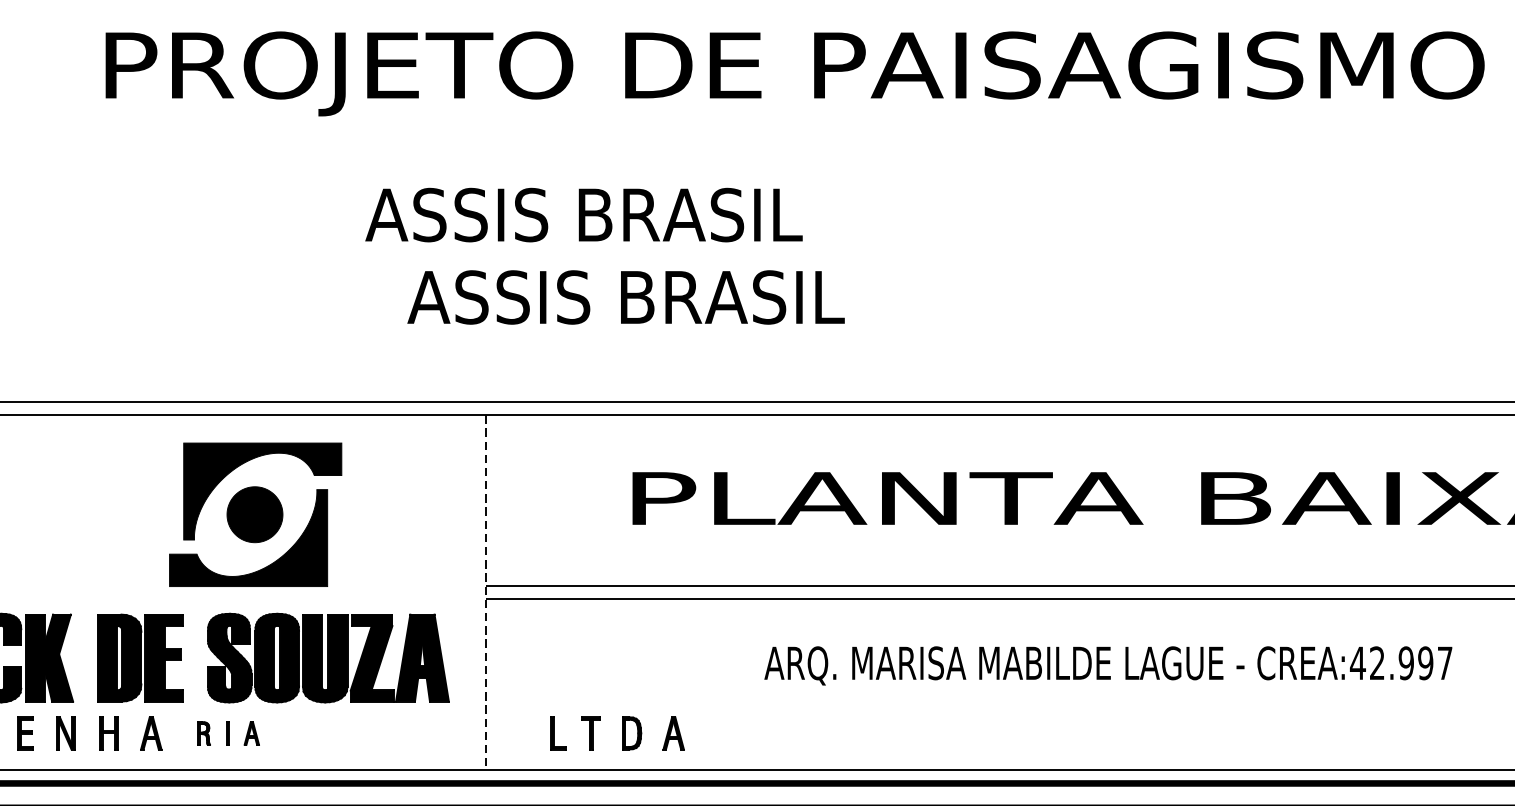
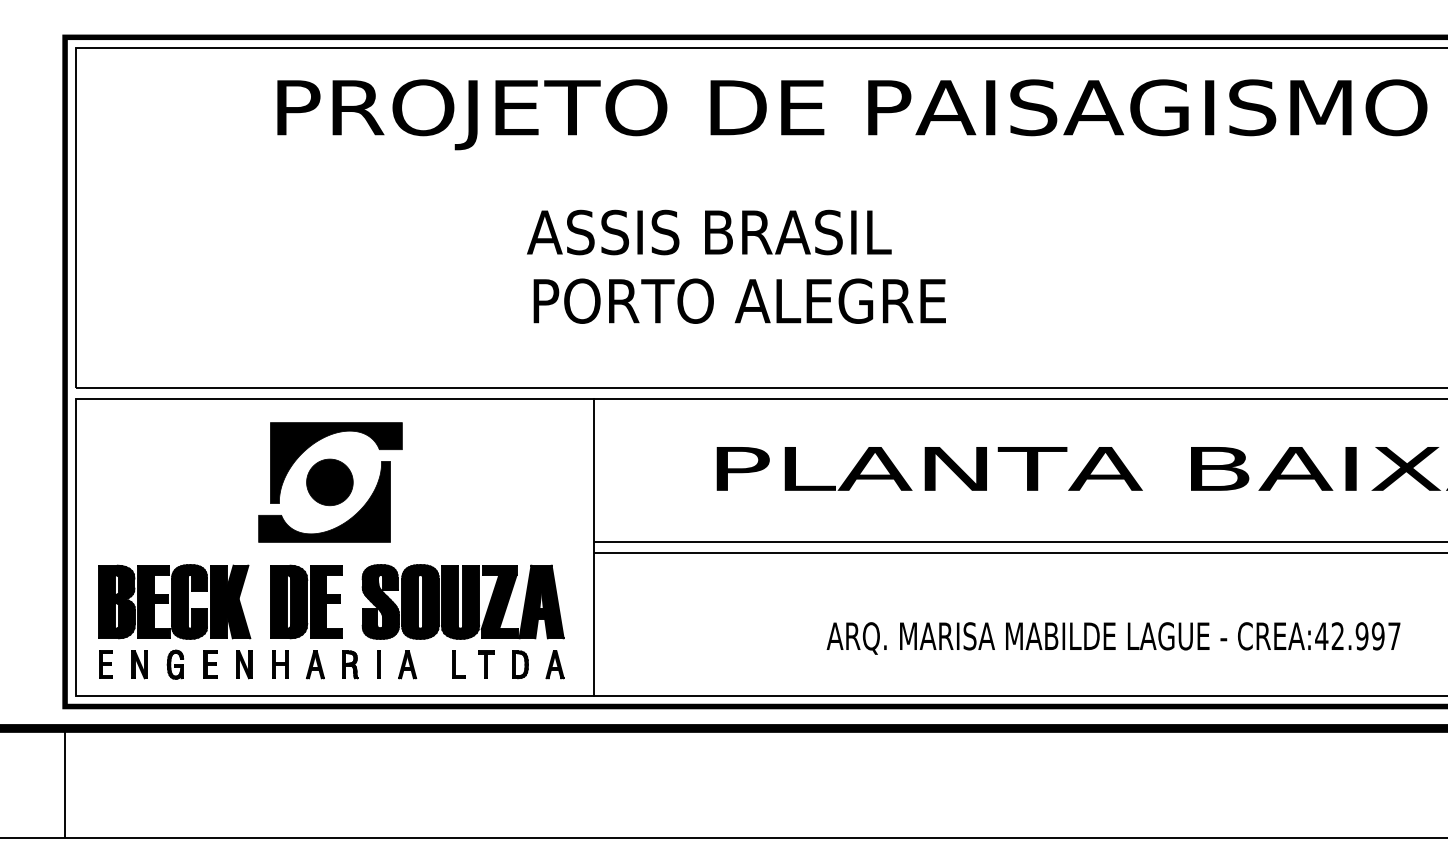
text: (584, 215) -> (709, 232), moved
text: (657, 296) -> (737, 300), ASSIS BRASIL -> PORTO ALEGRE
part: (255, 514) -> (330, 482), moved
line: (485, 592) -> (594, 547), dashed -> solid
text: (1108, 665) -> (1113, 638), moved
part: (228, 733) -> (379, 664), size x1.43
part: (617, 733) -> (508, 664), moved

